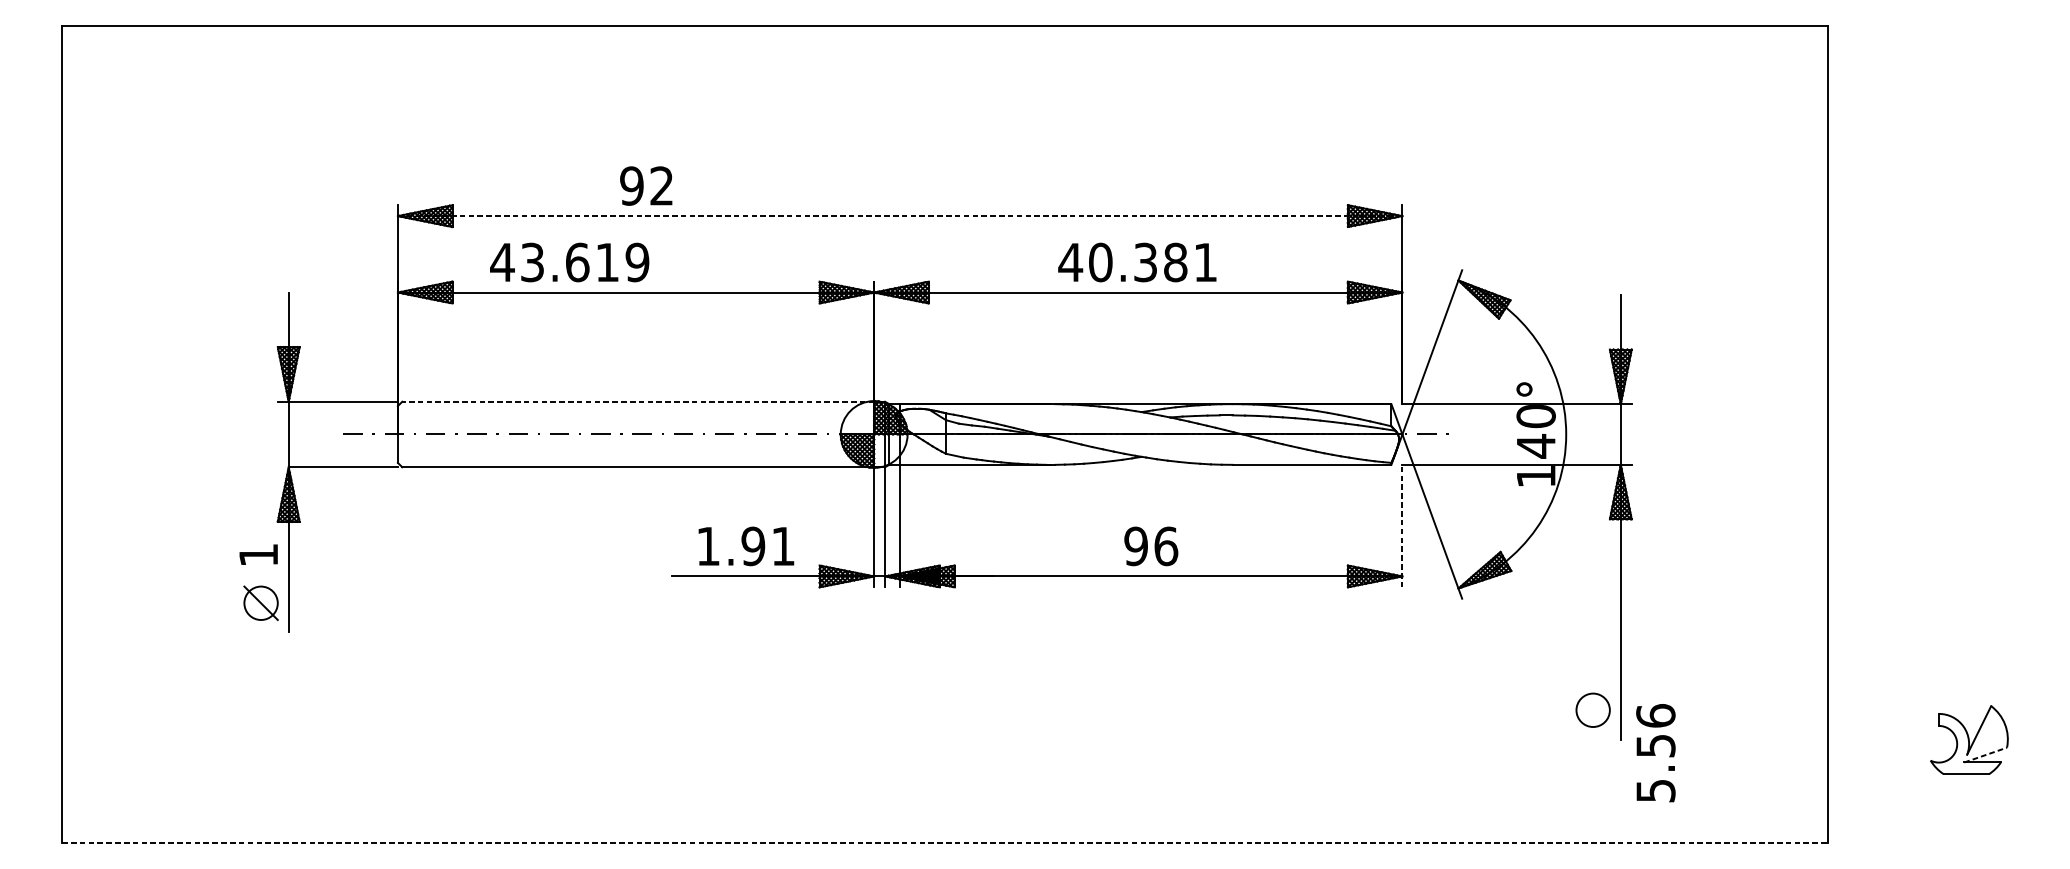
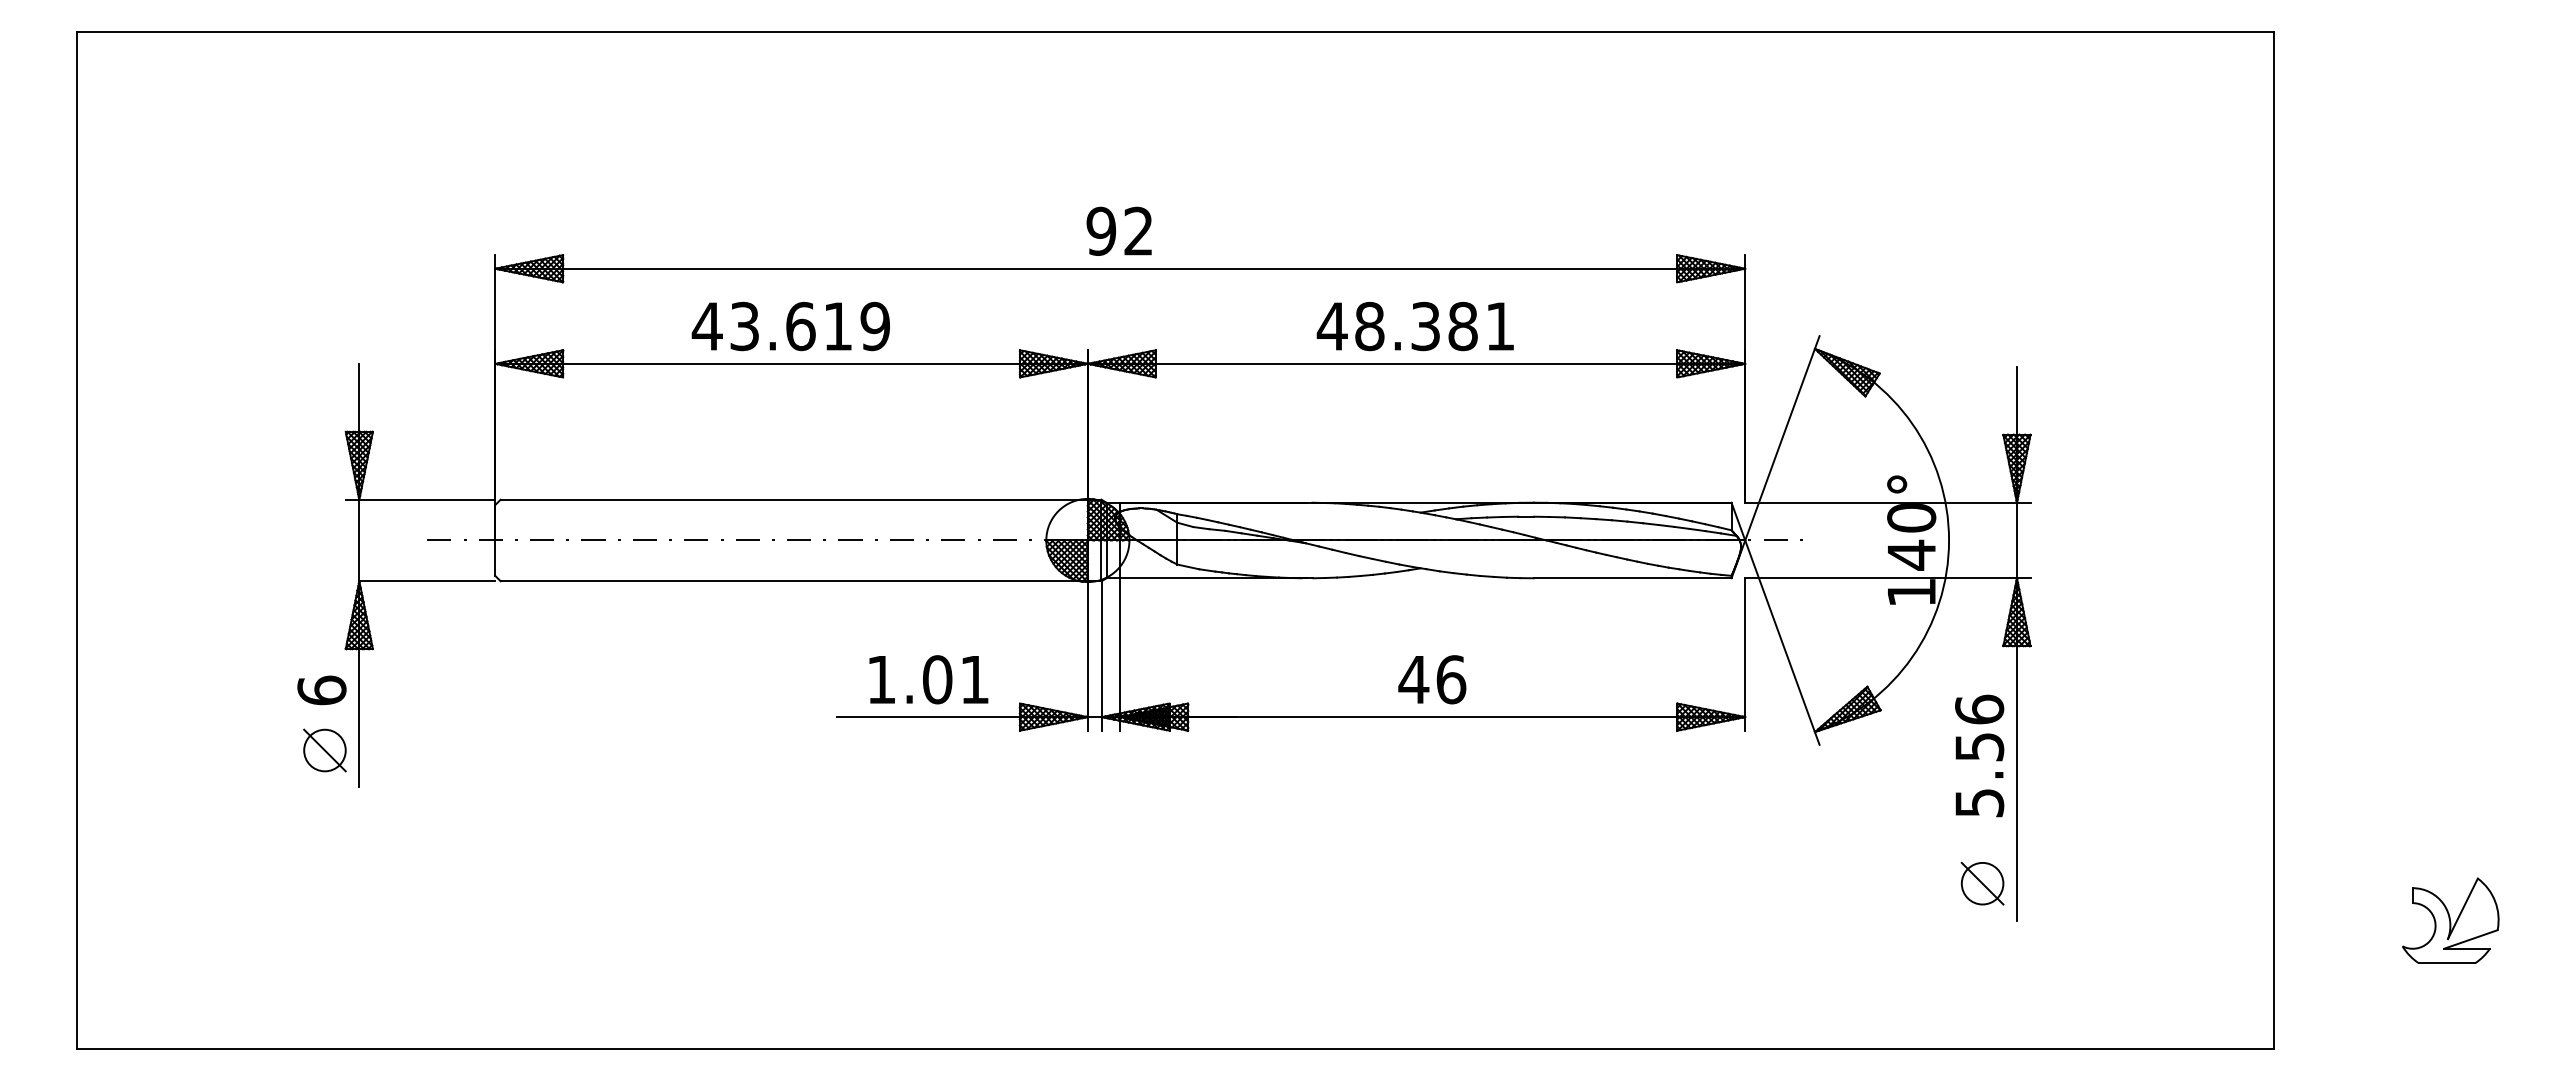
text: (645, 185) -> (1118, 230), moved
line: (900, 215) -> (1120, 268), dashed -> solid
text: (569, 262) -> (790, 326), moved
text: (1100, 262) -> (1369, 326), 40.381 -> 48.381
line: (638, 401) -> (794, 499), dashed -> solid
line: (1402, 525) -> (1745, 653), dashed -> solid
text: (753, 546) -> (937, 679), 1.91 -> 1.01
text: (1135, 546) -> (1413, 679), 96 -> 46
text: (258, 555) -> (321, 690), 1 -> 6
line: (1593, 710) -> (1982, 883), added
text: (1655, 752) -> (1979, 755), moved
line: (1986, 755) -> (2471, 939), dashed -> solid
line: (944, 842) -> (1175, 1048), dashed -> solid

